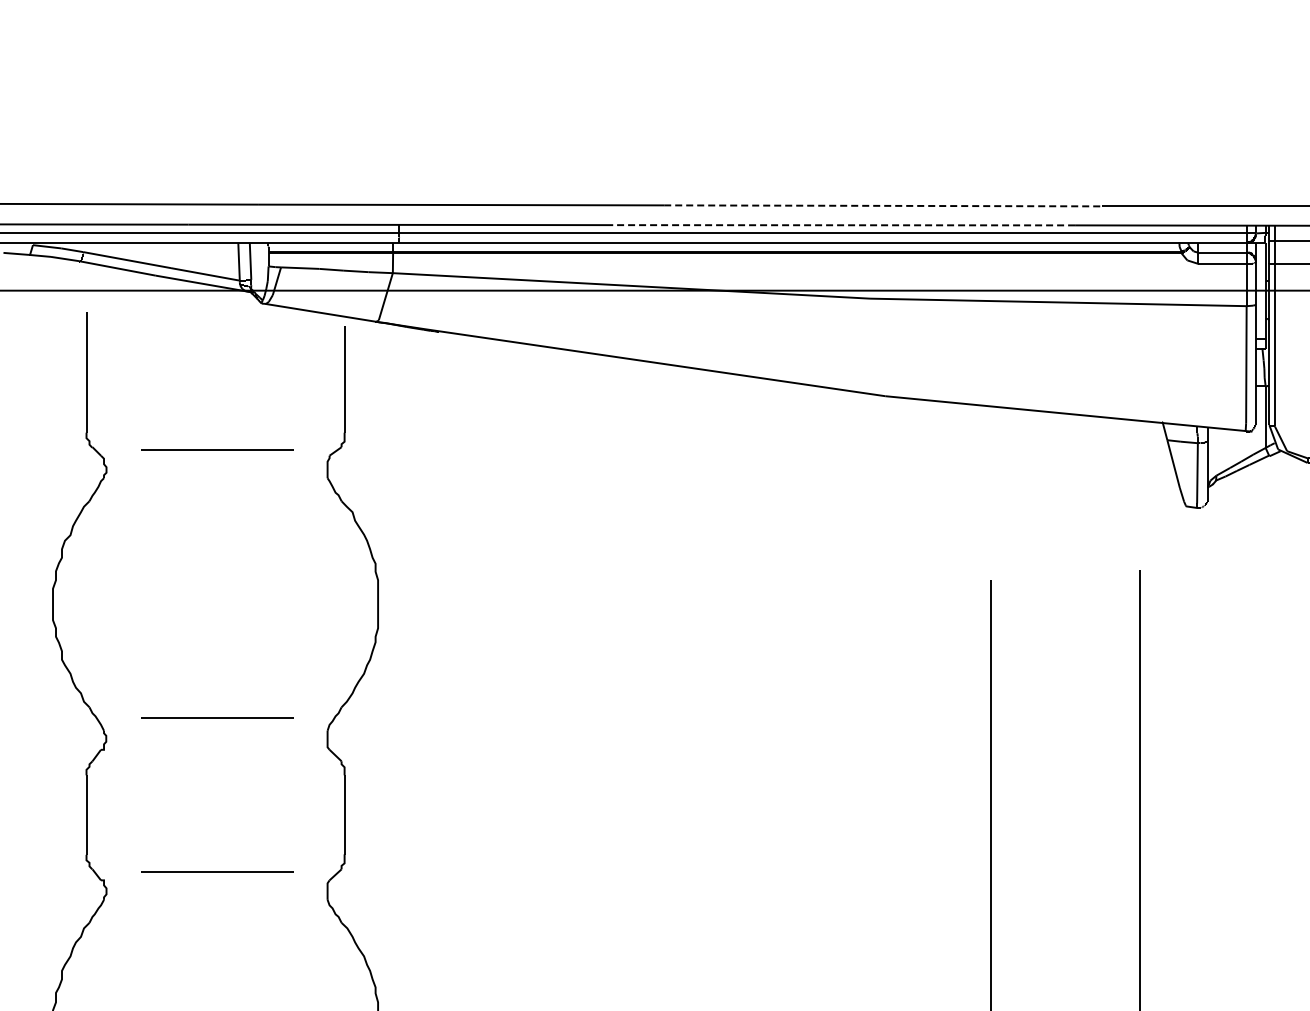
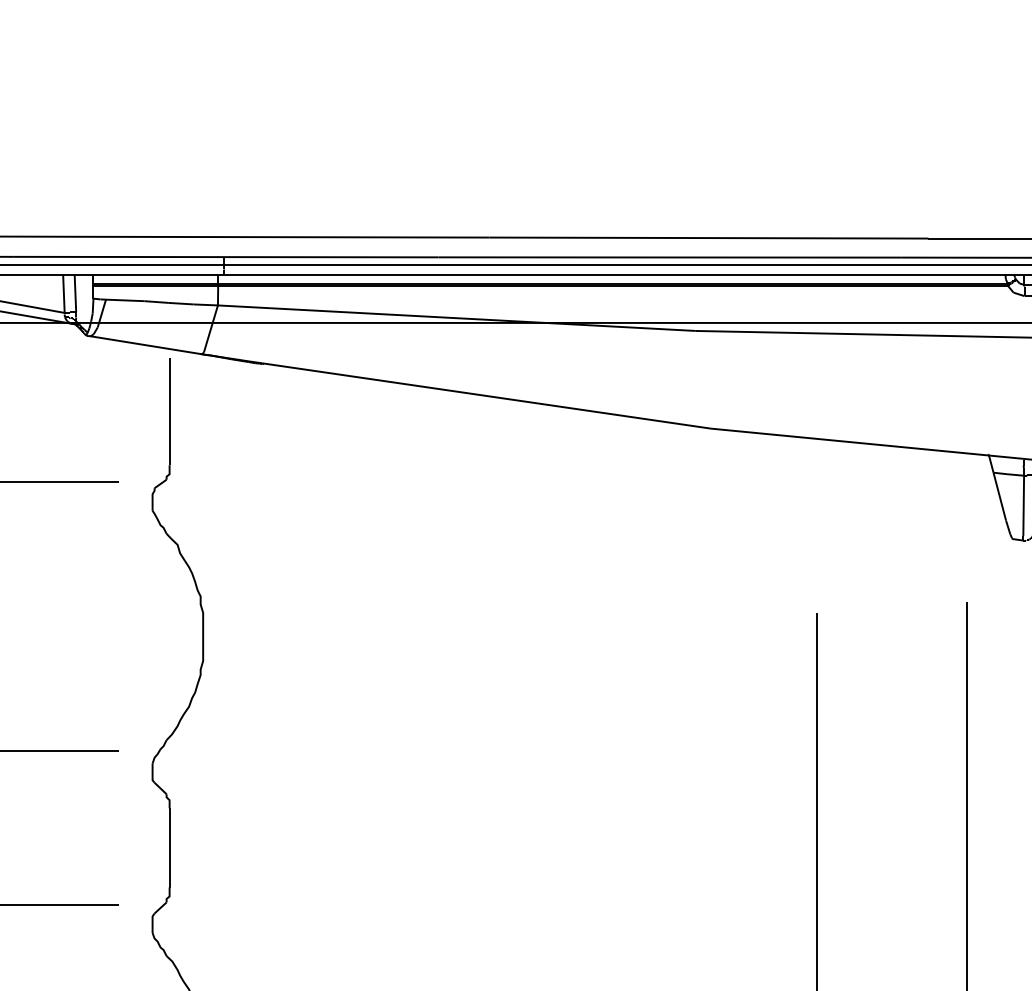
line: (883, 205) -> (709, 237), dashed -> solid
line: (844, 225) -> (670, 257), dashed -> solid

